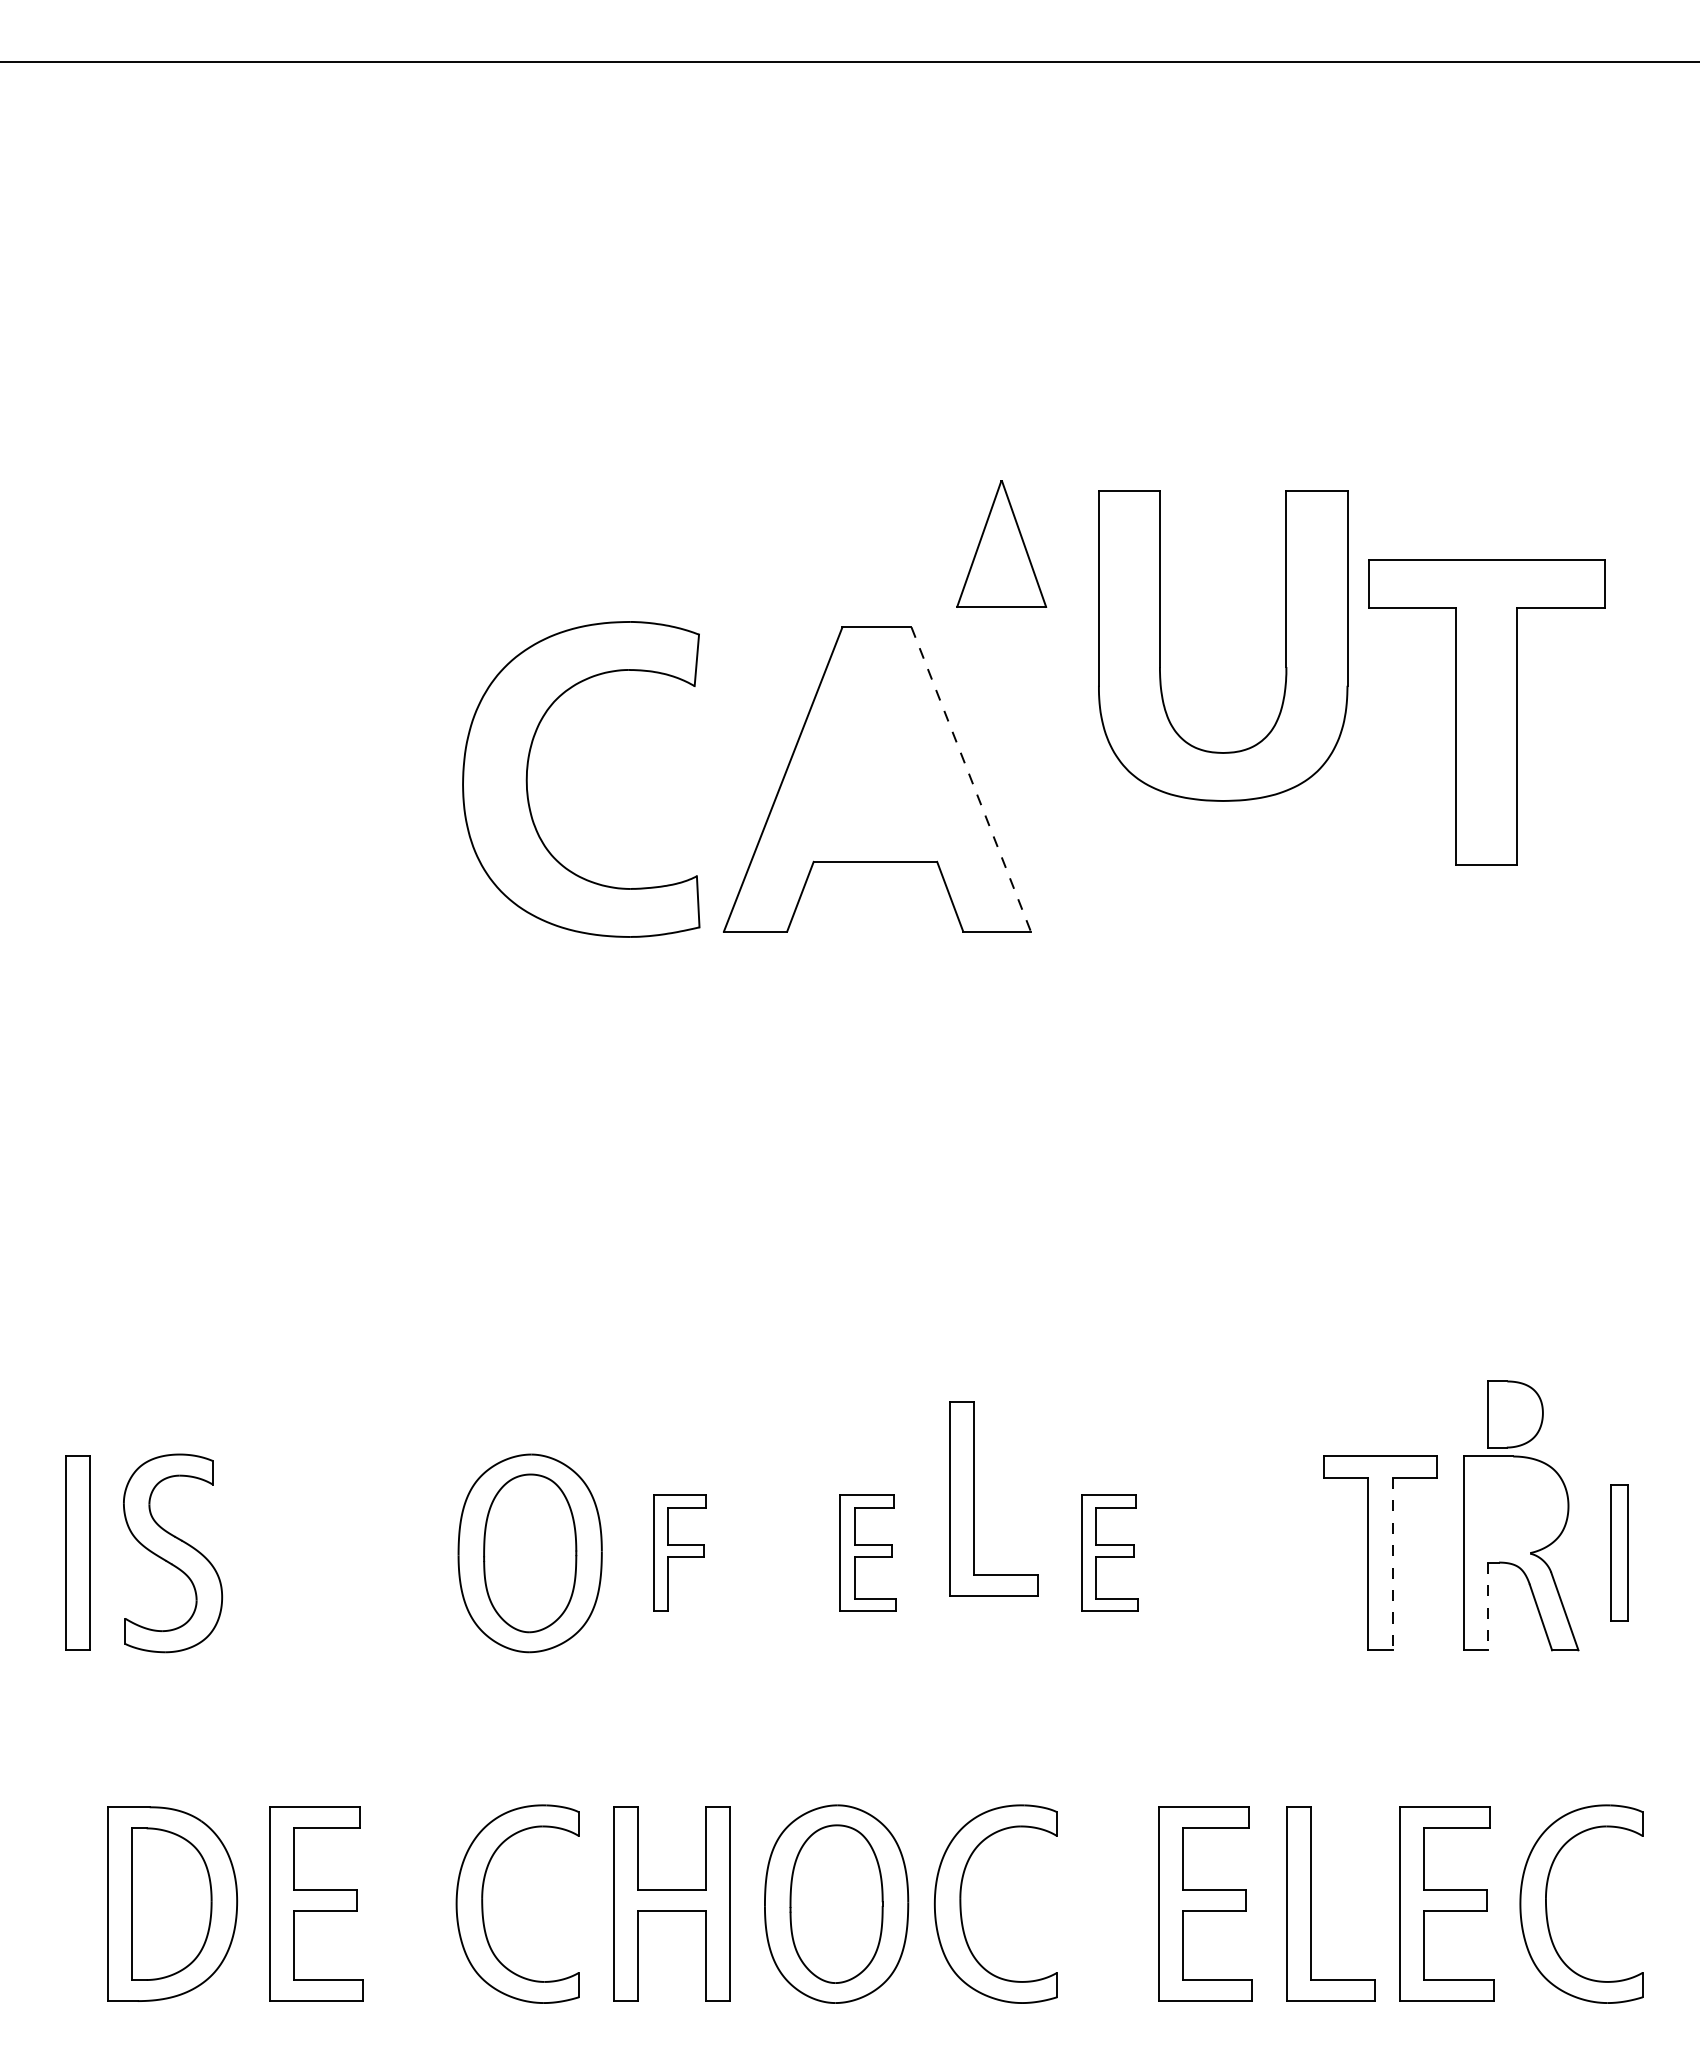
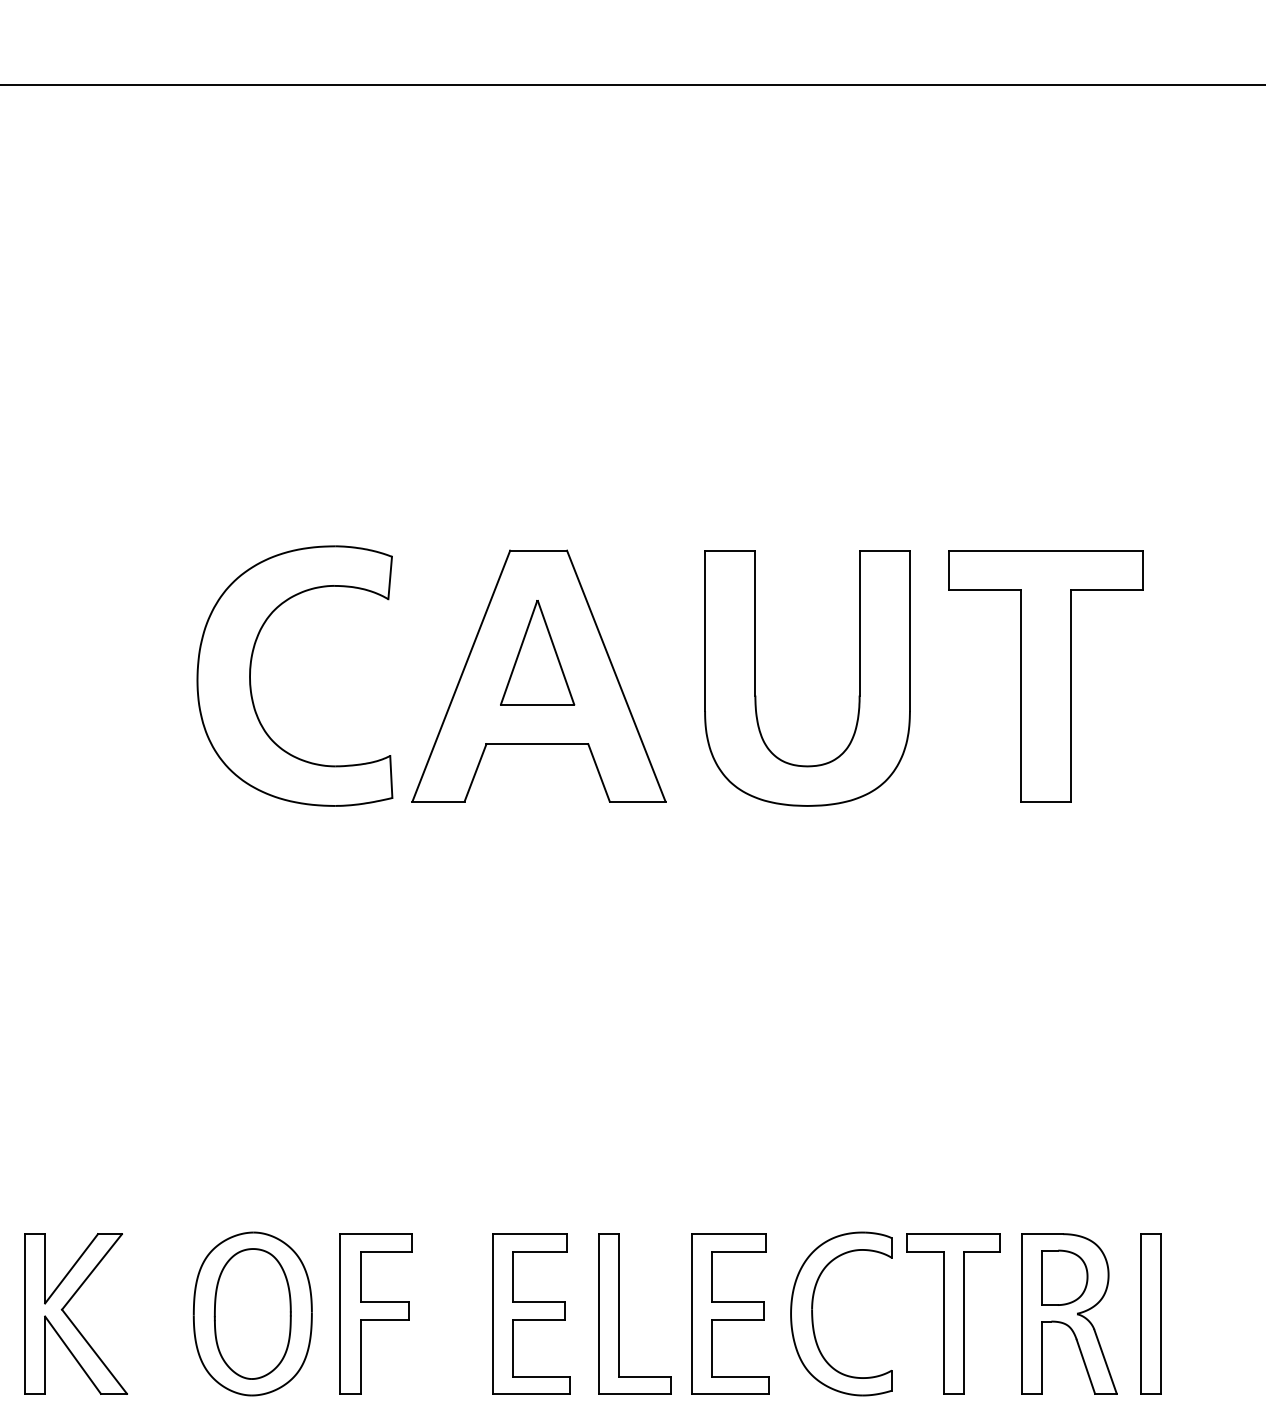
part: (1001, 543) -> (537, 652), moved
part: (1285, 645) -> (858, 677), moved
part: (1486, 712) -> (1045, 676), moved
line: (971, 779) -> (616, 676), dashed -> solid
part: (1515, 1414) -> (1064, 1277), moved
part: (974, 1498) -> (619, 1313), moved
part: (679, 1552) -> (375, 1313), size x1.67
part: (867, 1552) -> (530, 1313), size x1.67
part: (1109, 1552) -> (730, 1313), size x1.67
part: (1619, 1552) -> (1150, 1313), size x1.43
part: (307, 1557) -> (69, 1317), added
part: (1210, 1561) -> (813, 1320), added
line: (1392, 1564) -> (963, 1323), dashed -> solid
line: (1487, 1606) -> (1041, 1357), dashed -> solid

